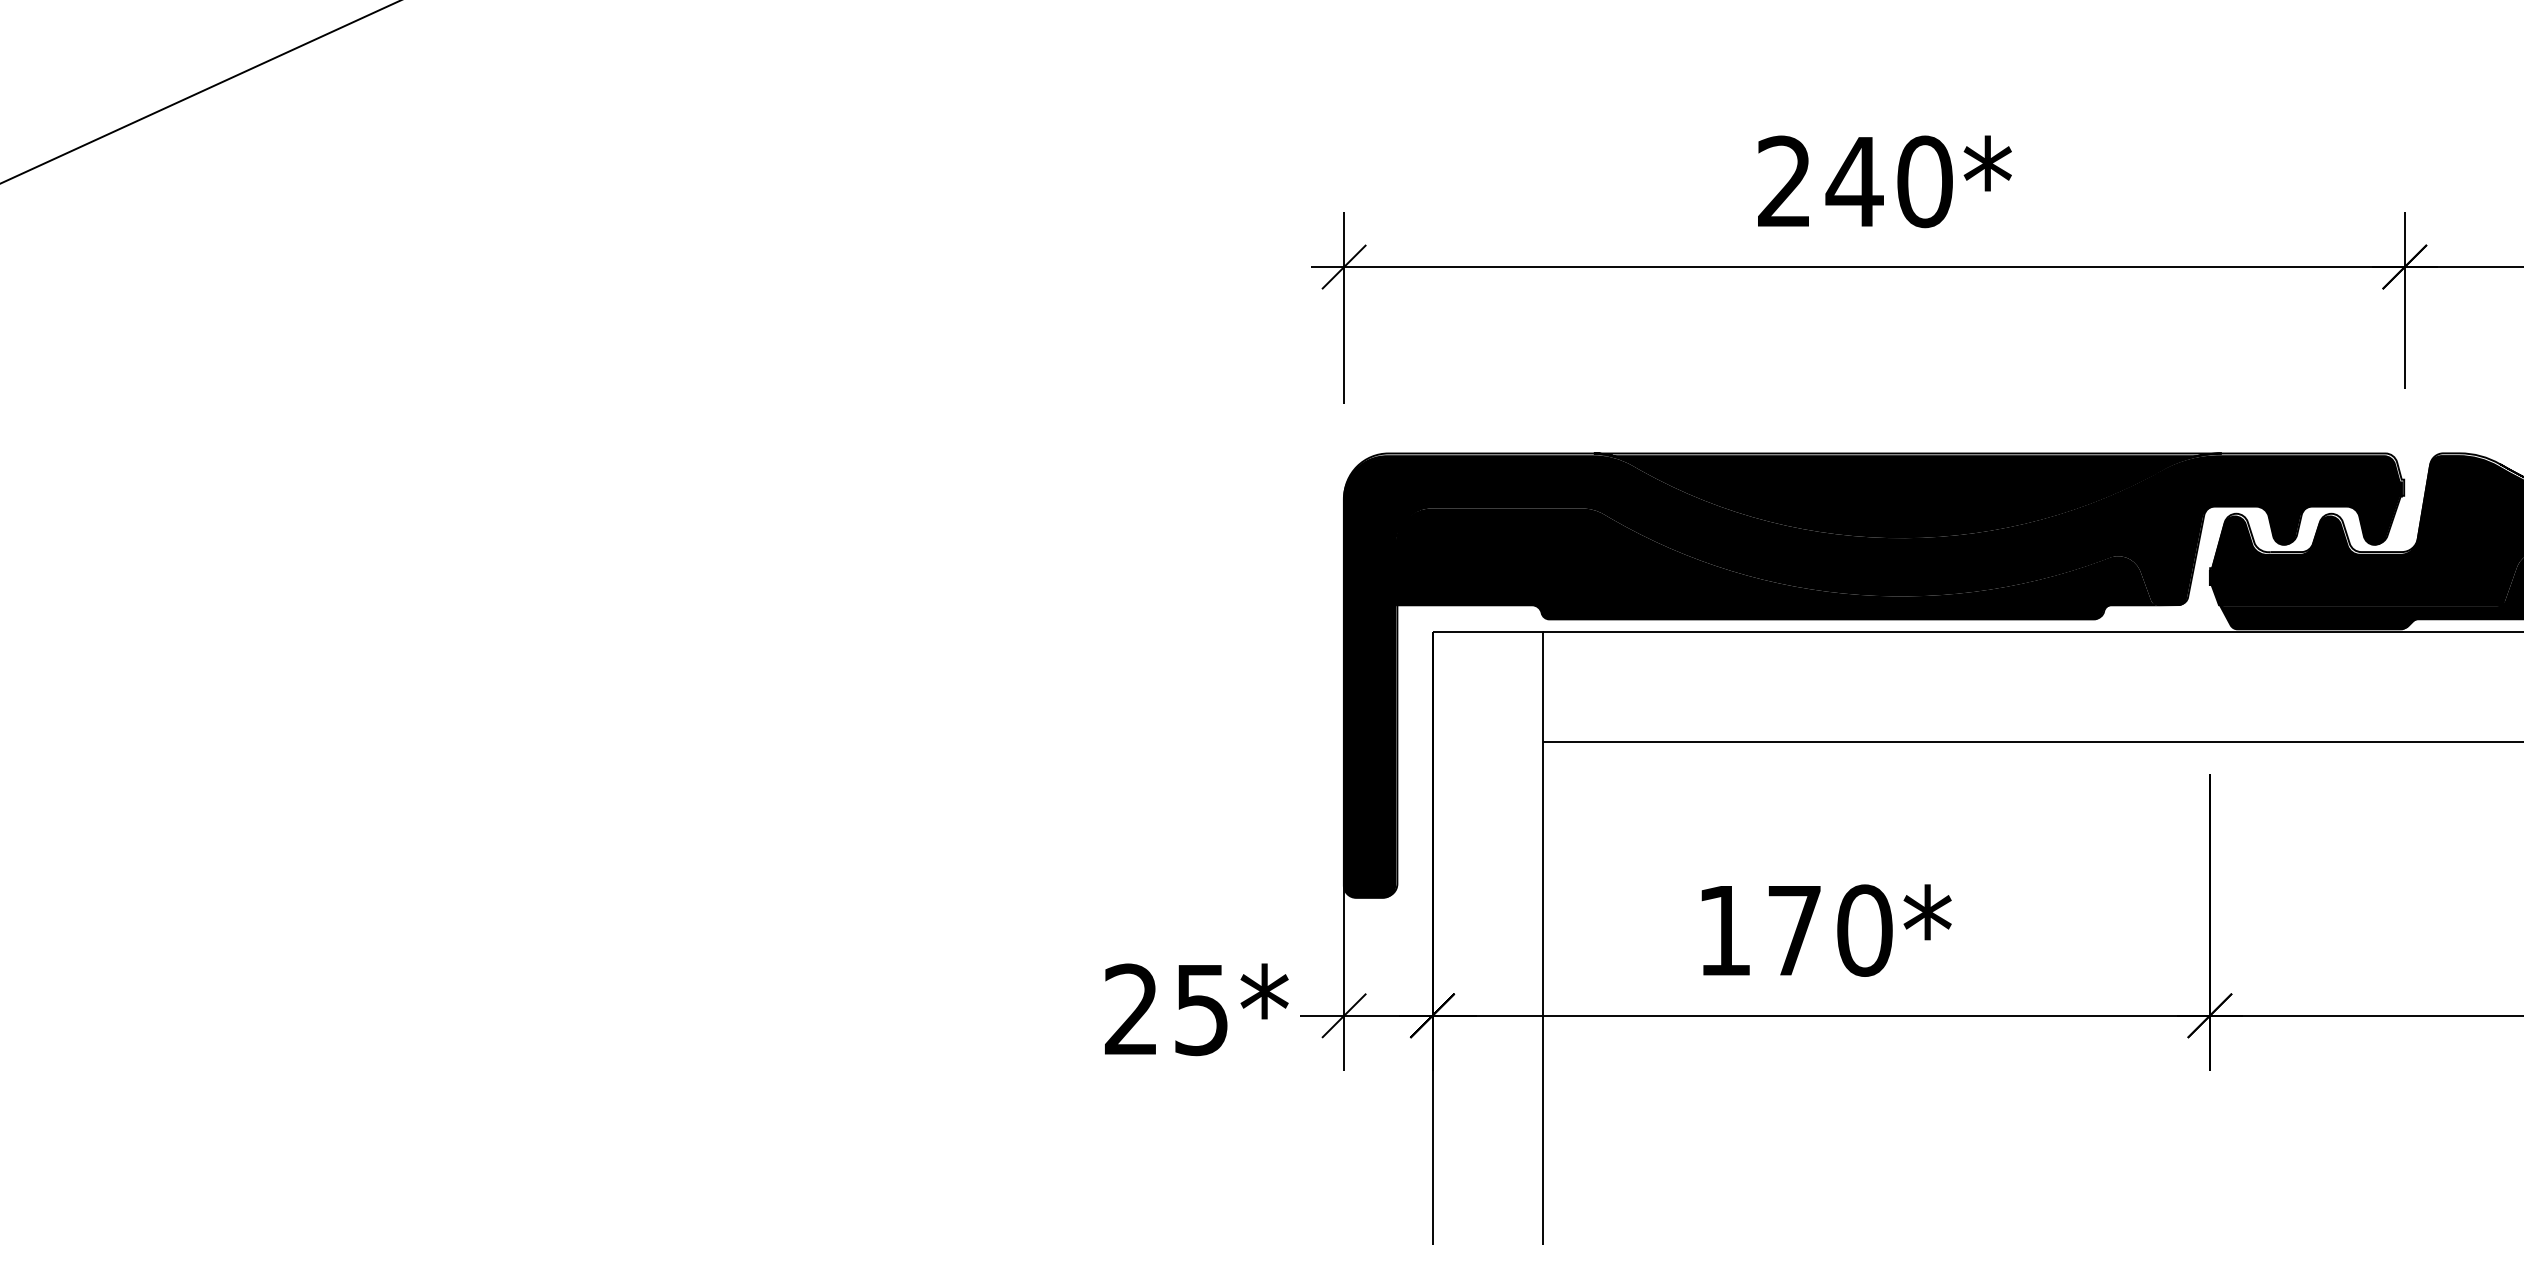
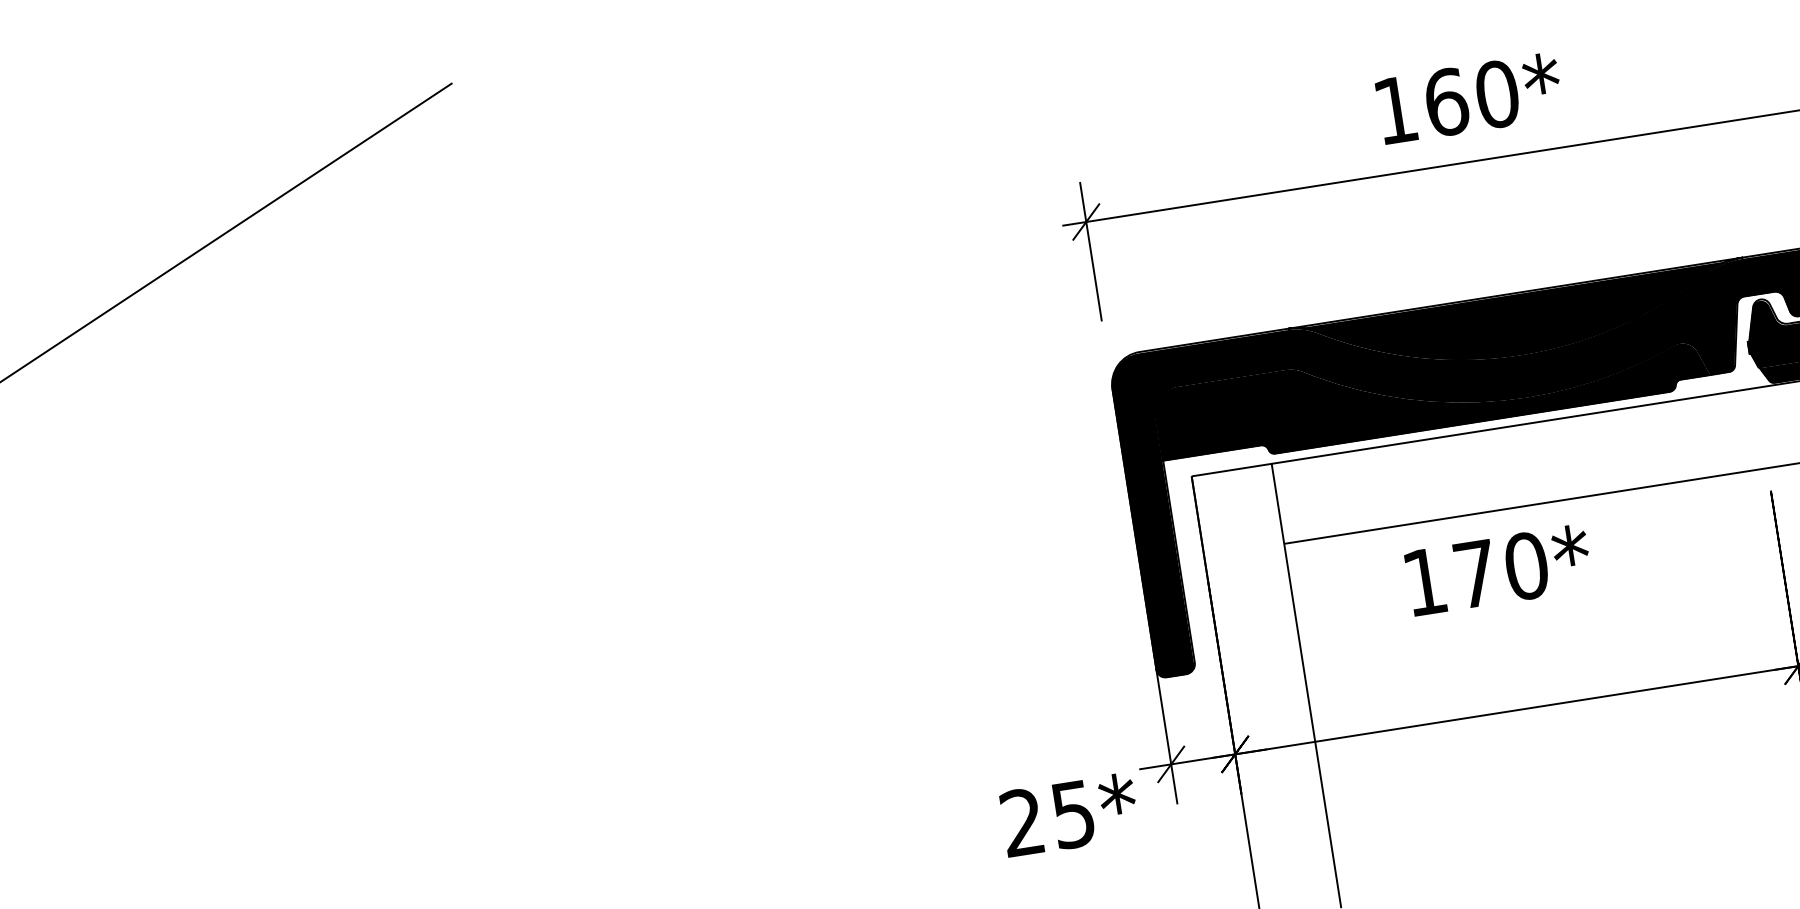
text: (1820, 181) -> (1421, 106), 240* -> 160*
text: (1826, 930) -> (1498, 570), moved
text: (1196, 1009) -> (1069, 814), moved

